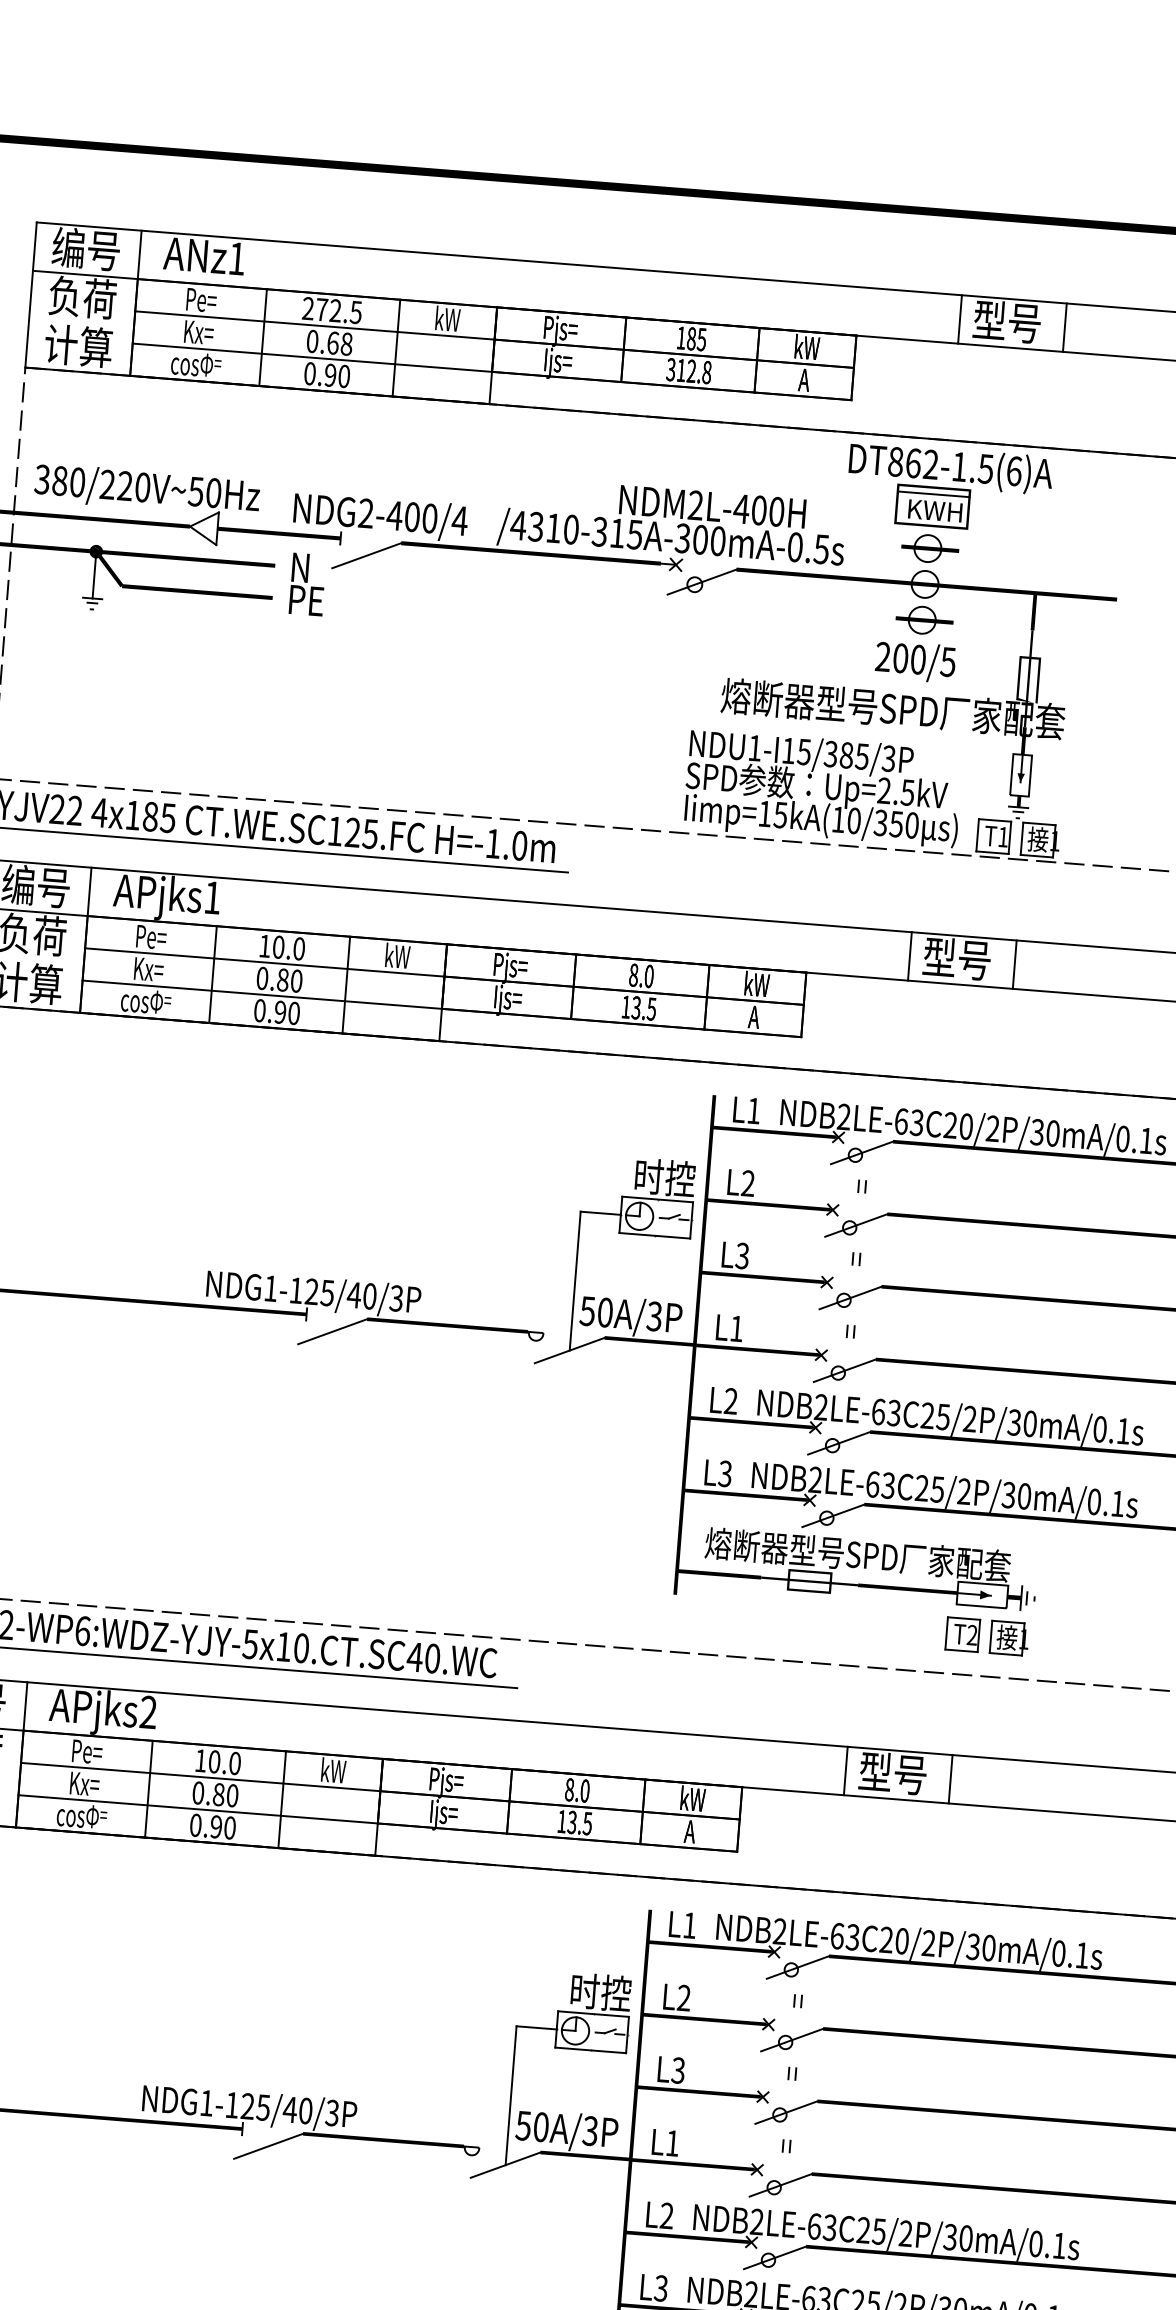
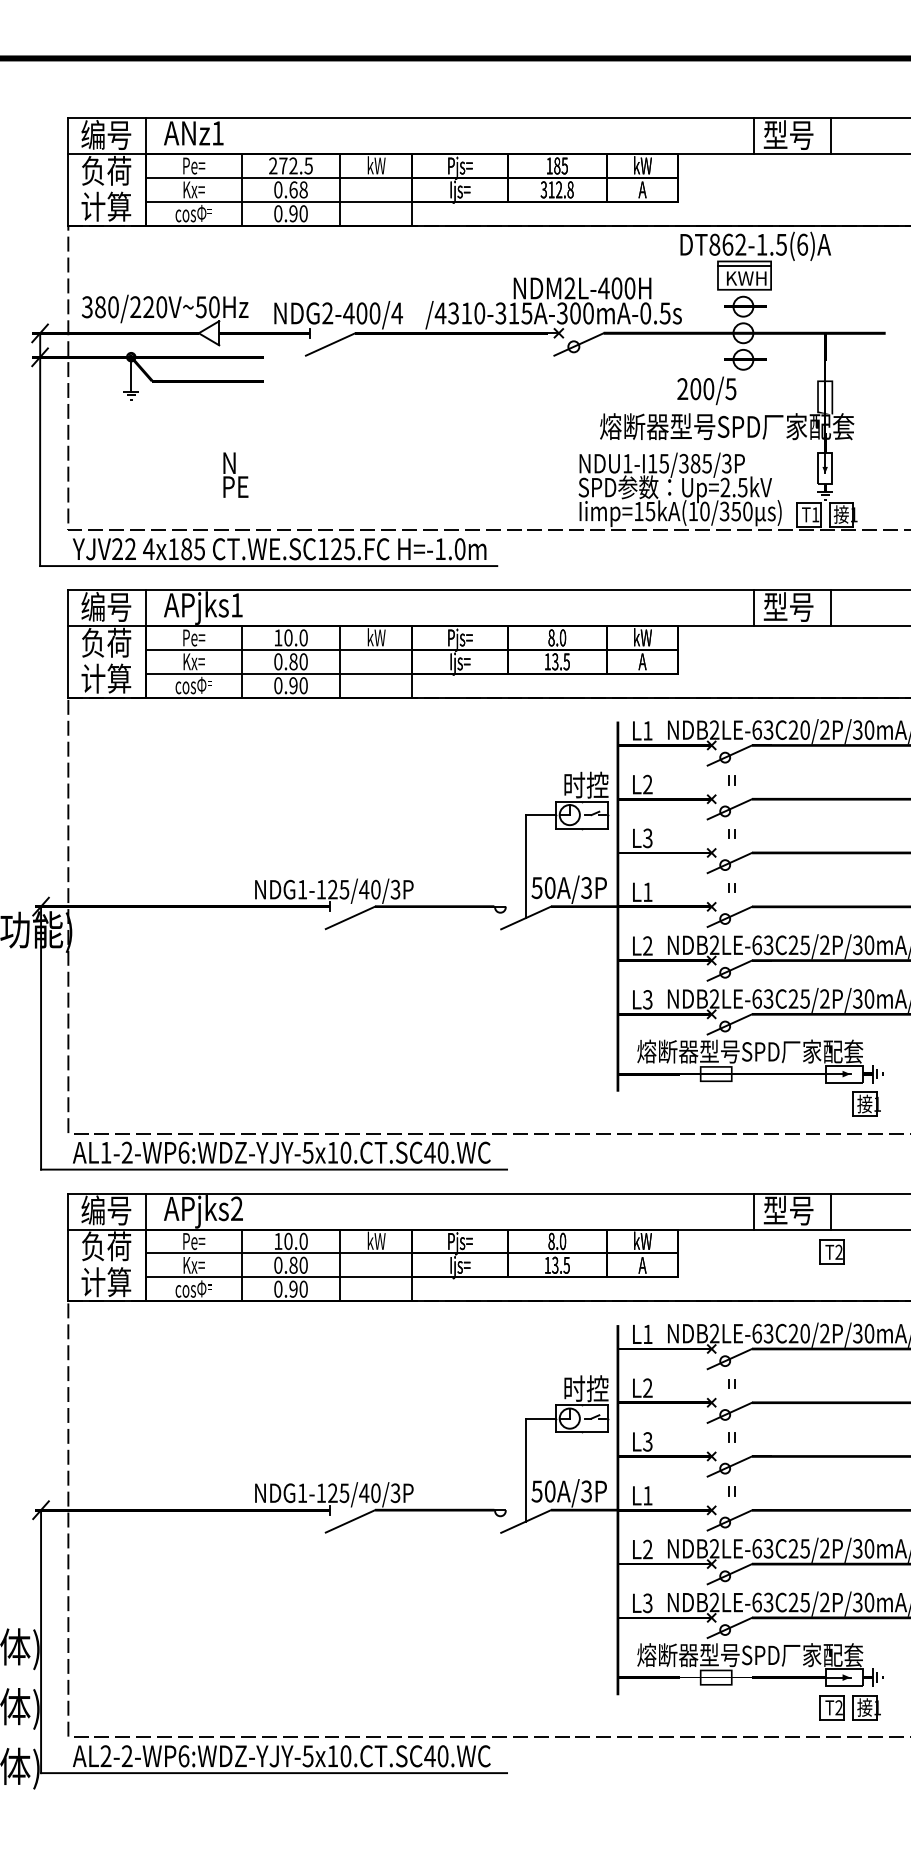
text: (307, 583) -> (235, 474), moved
text: (915, 661) -> (706, 390), moved
part: (962, 1633) -> (831, 1251), moved

